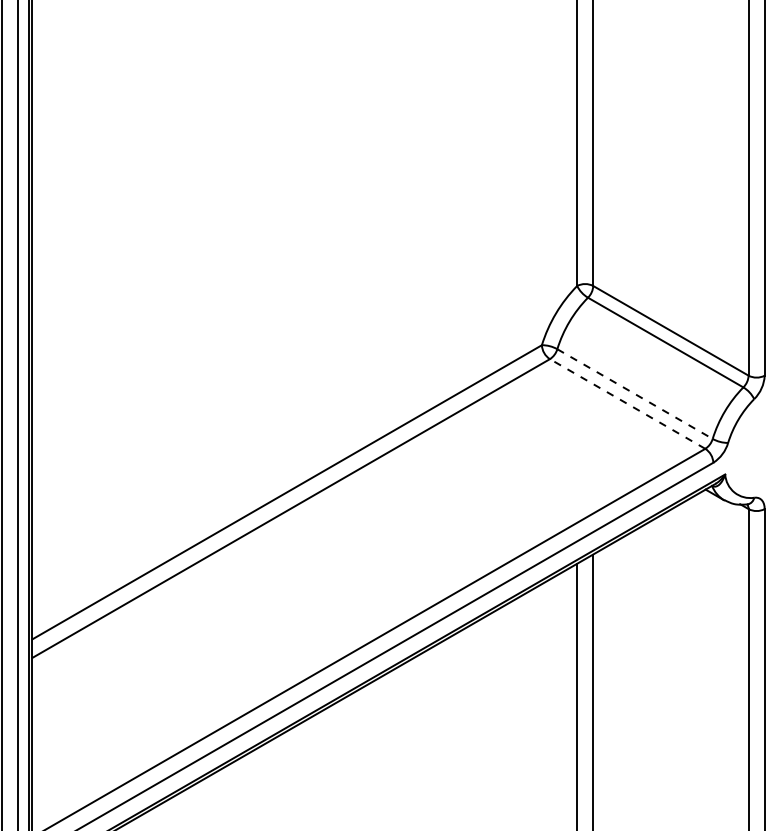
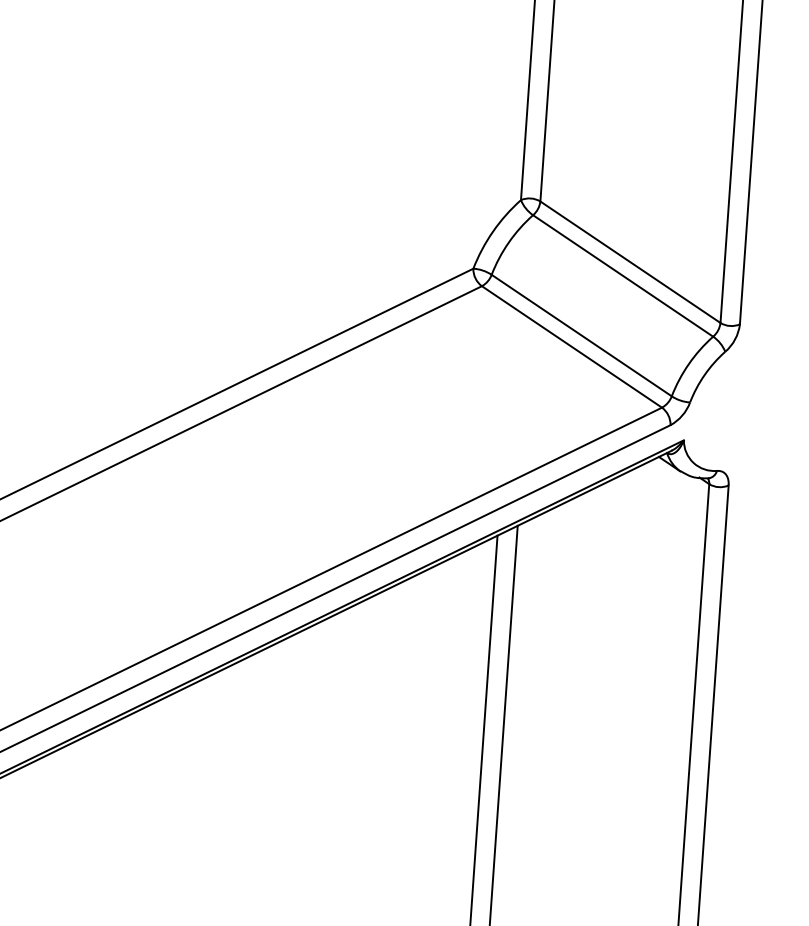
line: (635, 394) -> (582, 336), dashed -> solid
line: (627, 403) -> (571, 346), dashed -> solid

